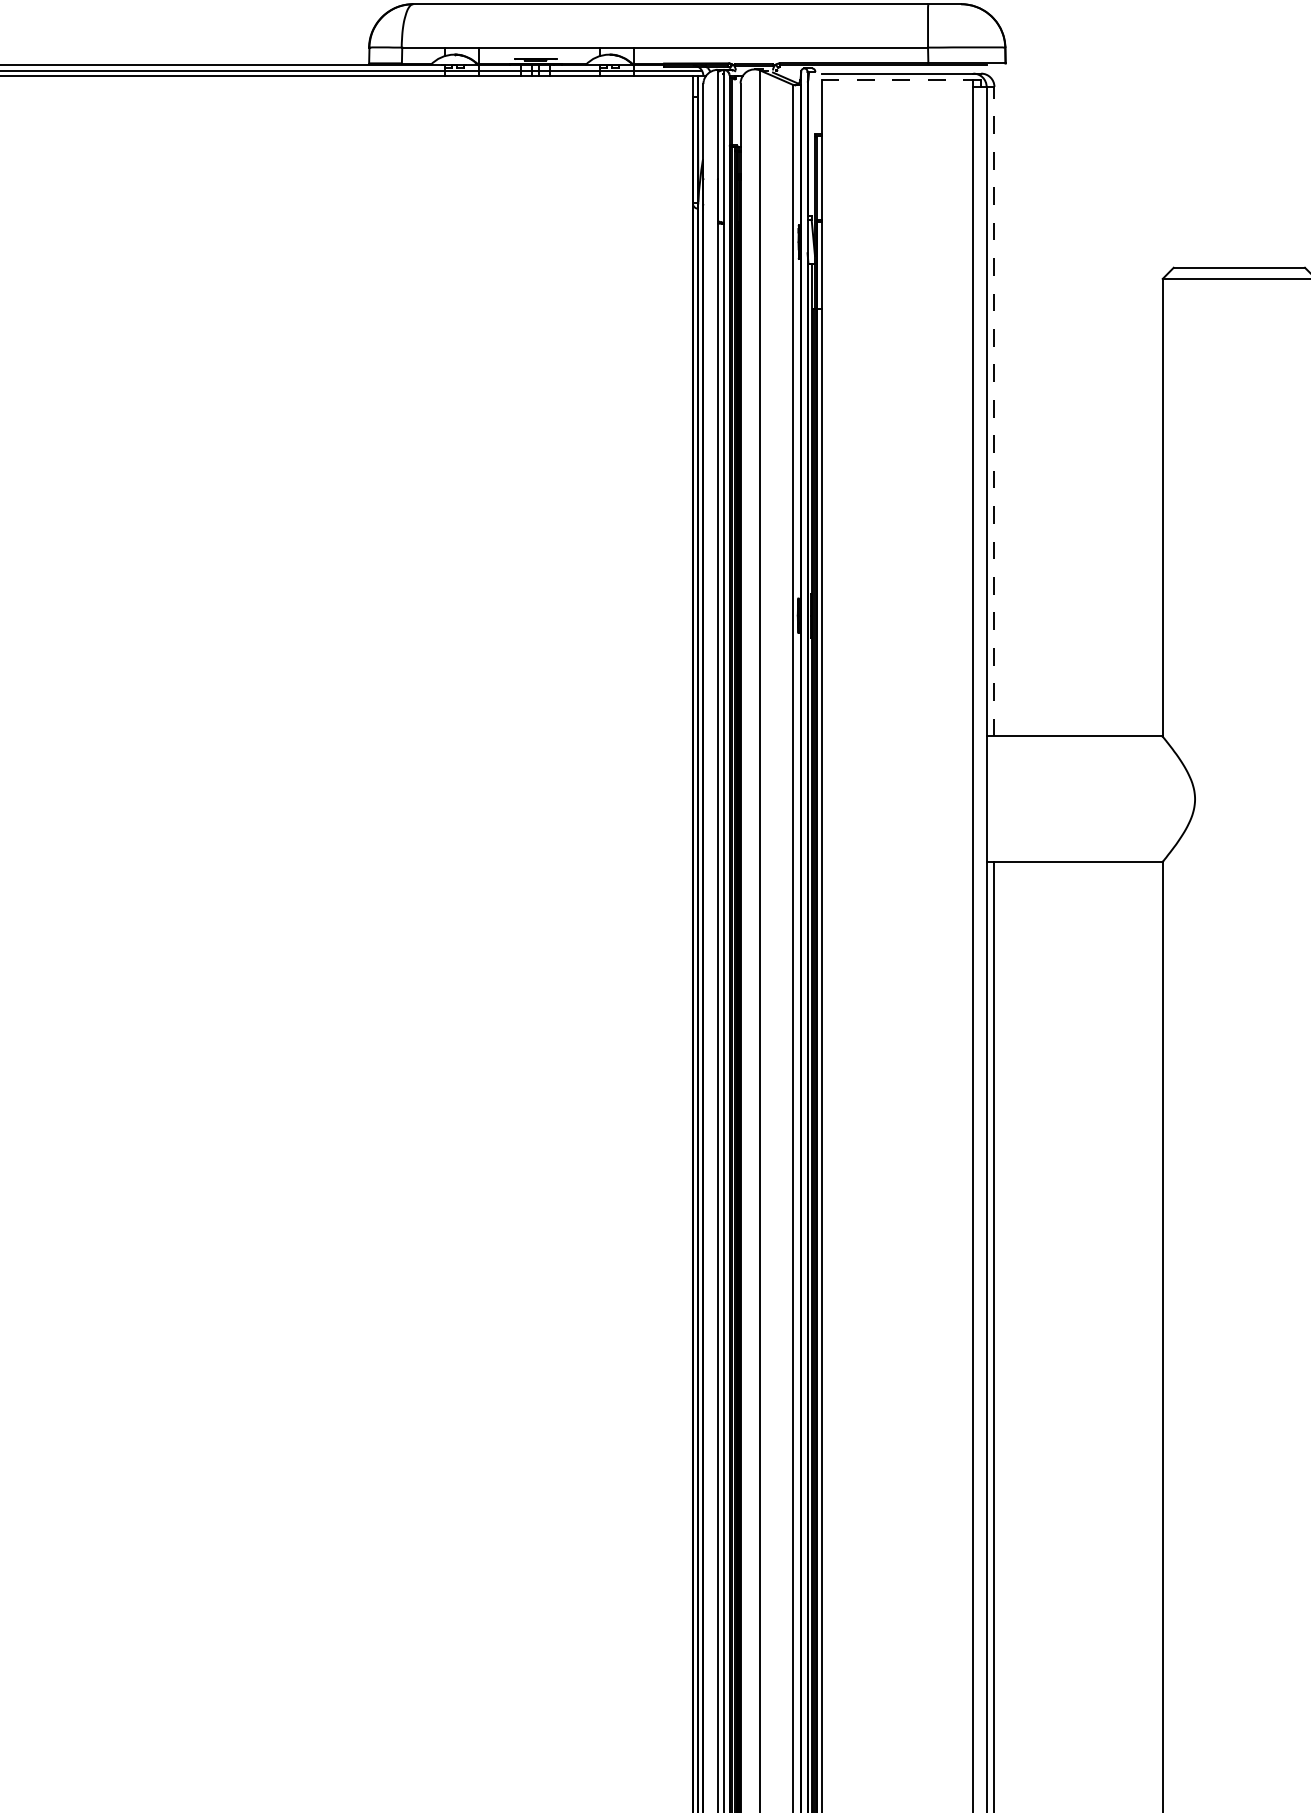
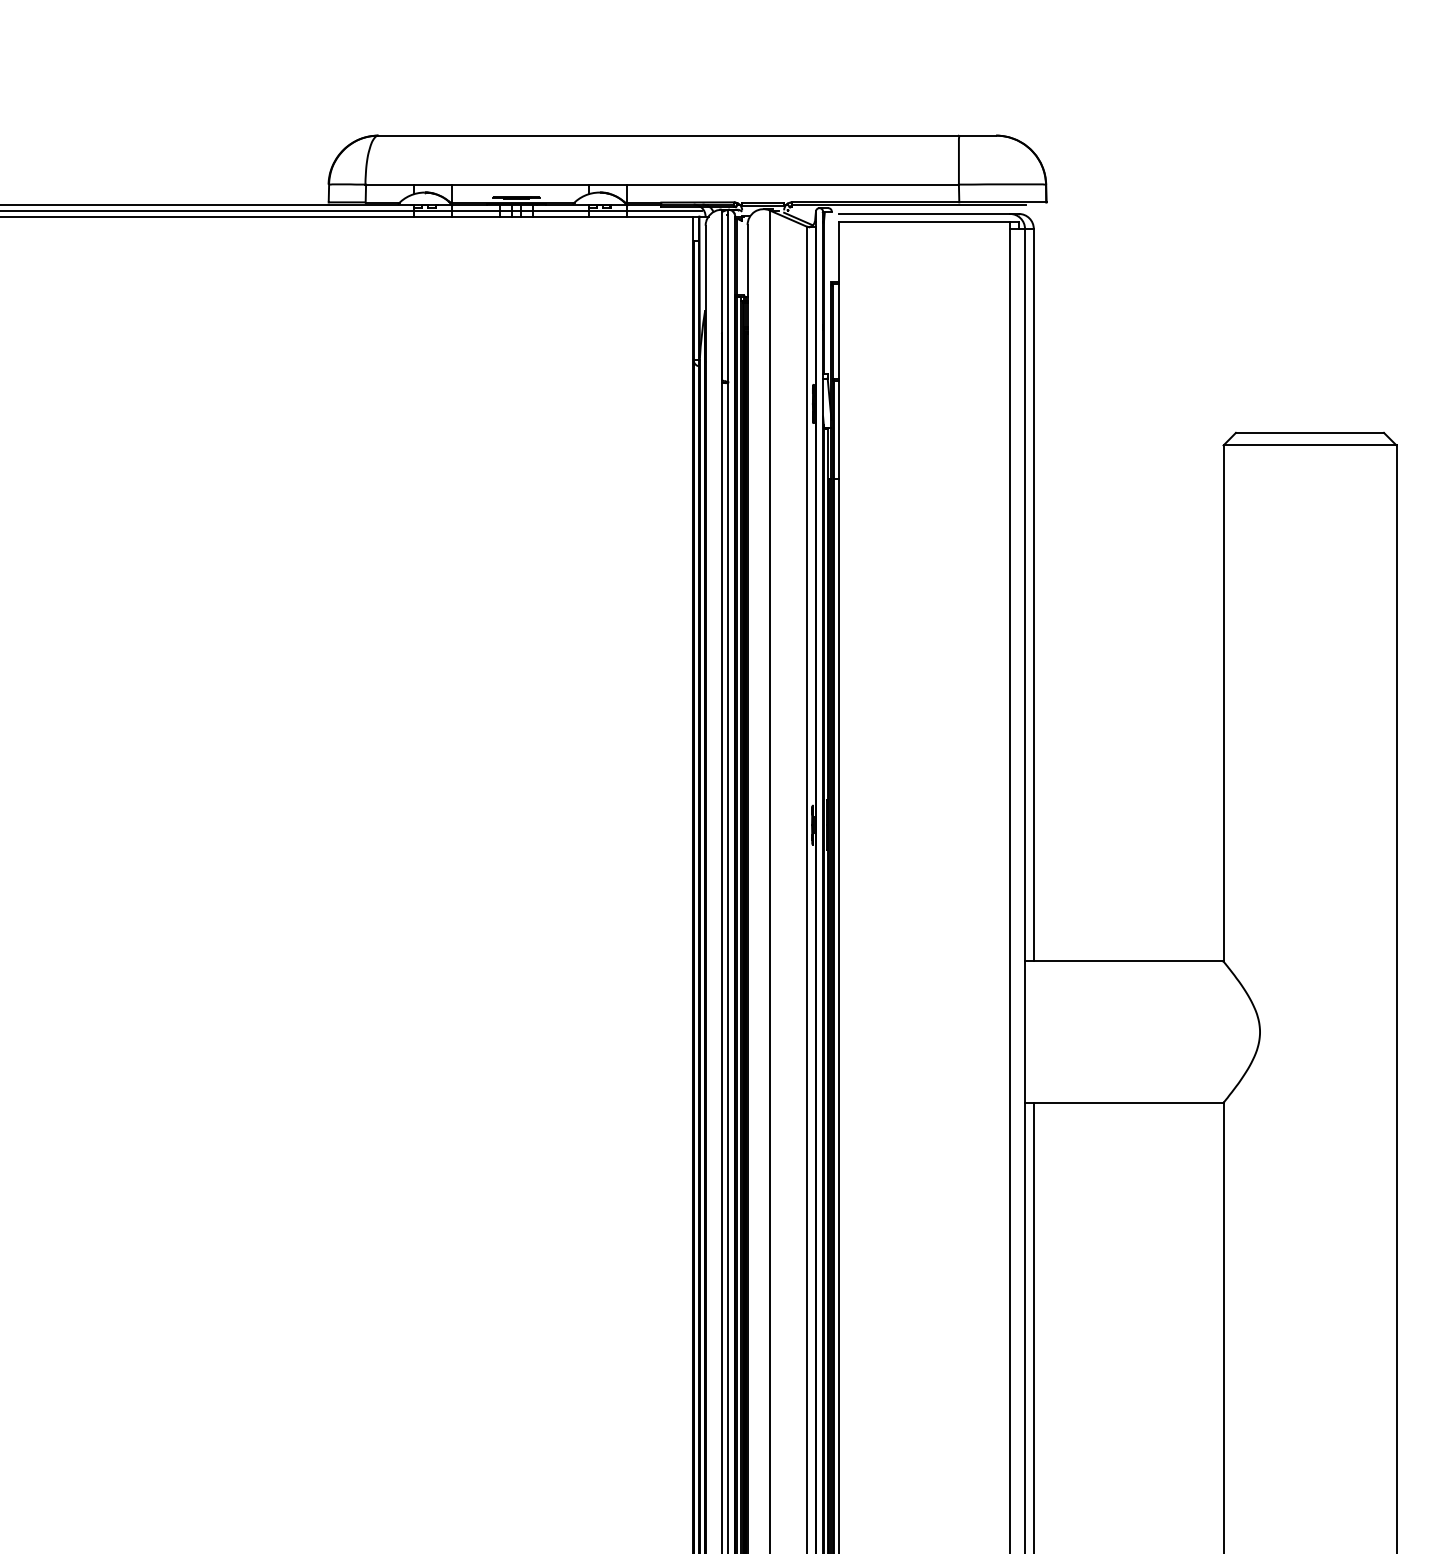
line: (901, 80) -> (929, 221), dashed -> solid
line: (994, 411) -> (1033, 594), dashed -> solid

